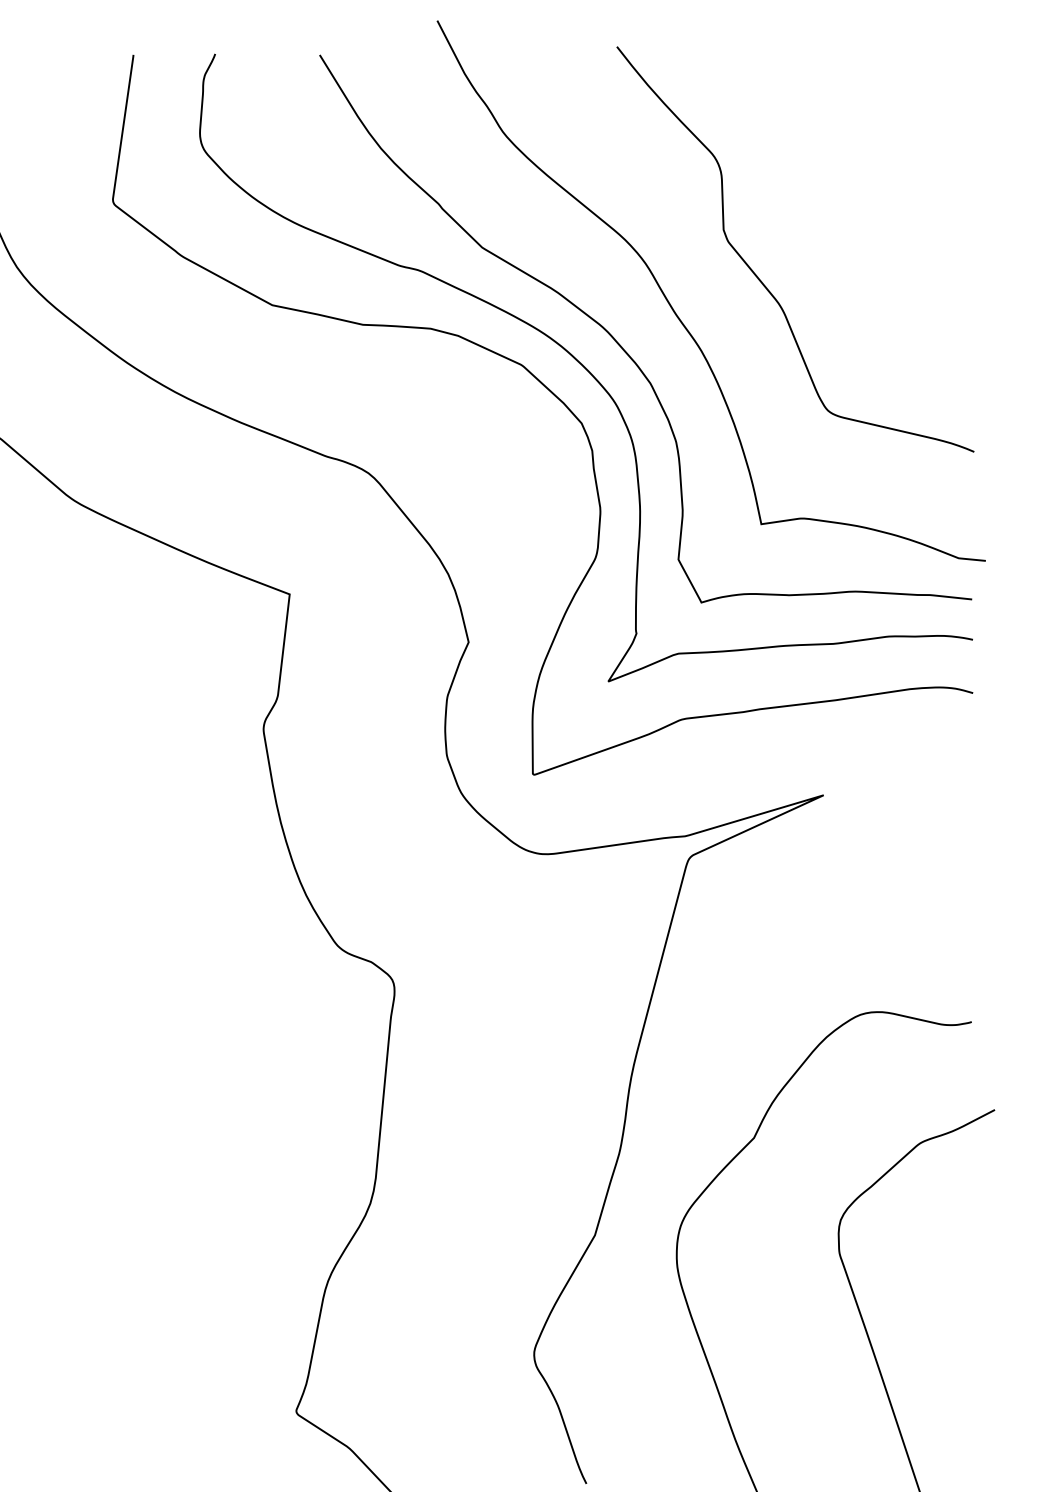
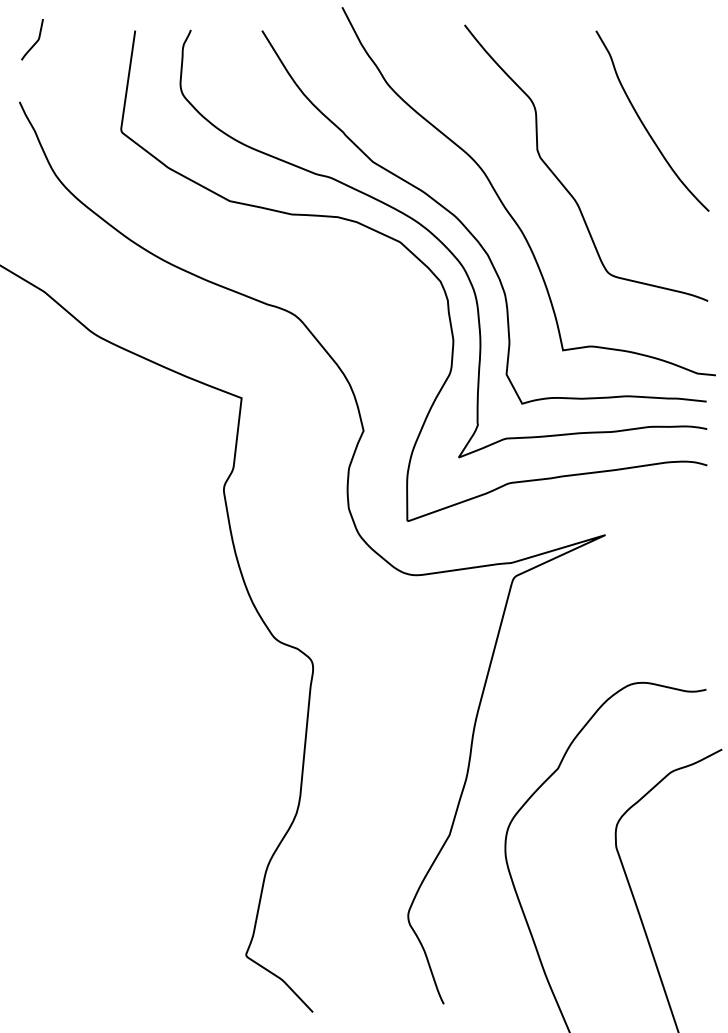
curve: (880, 192) -> (644, 124), added

